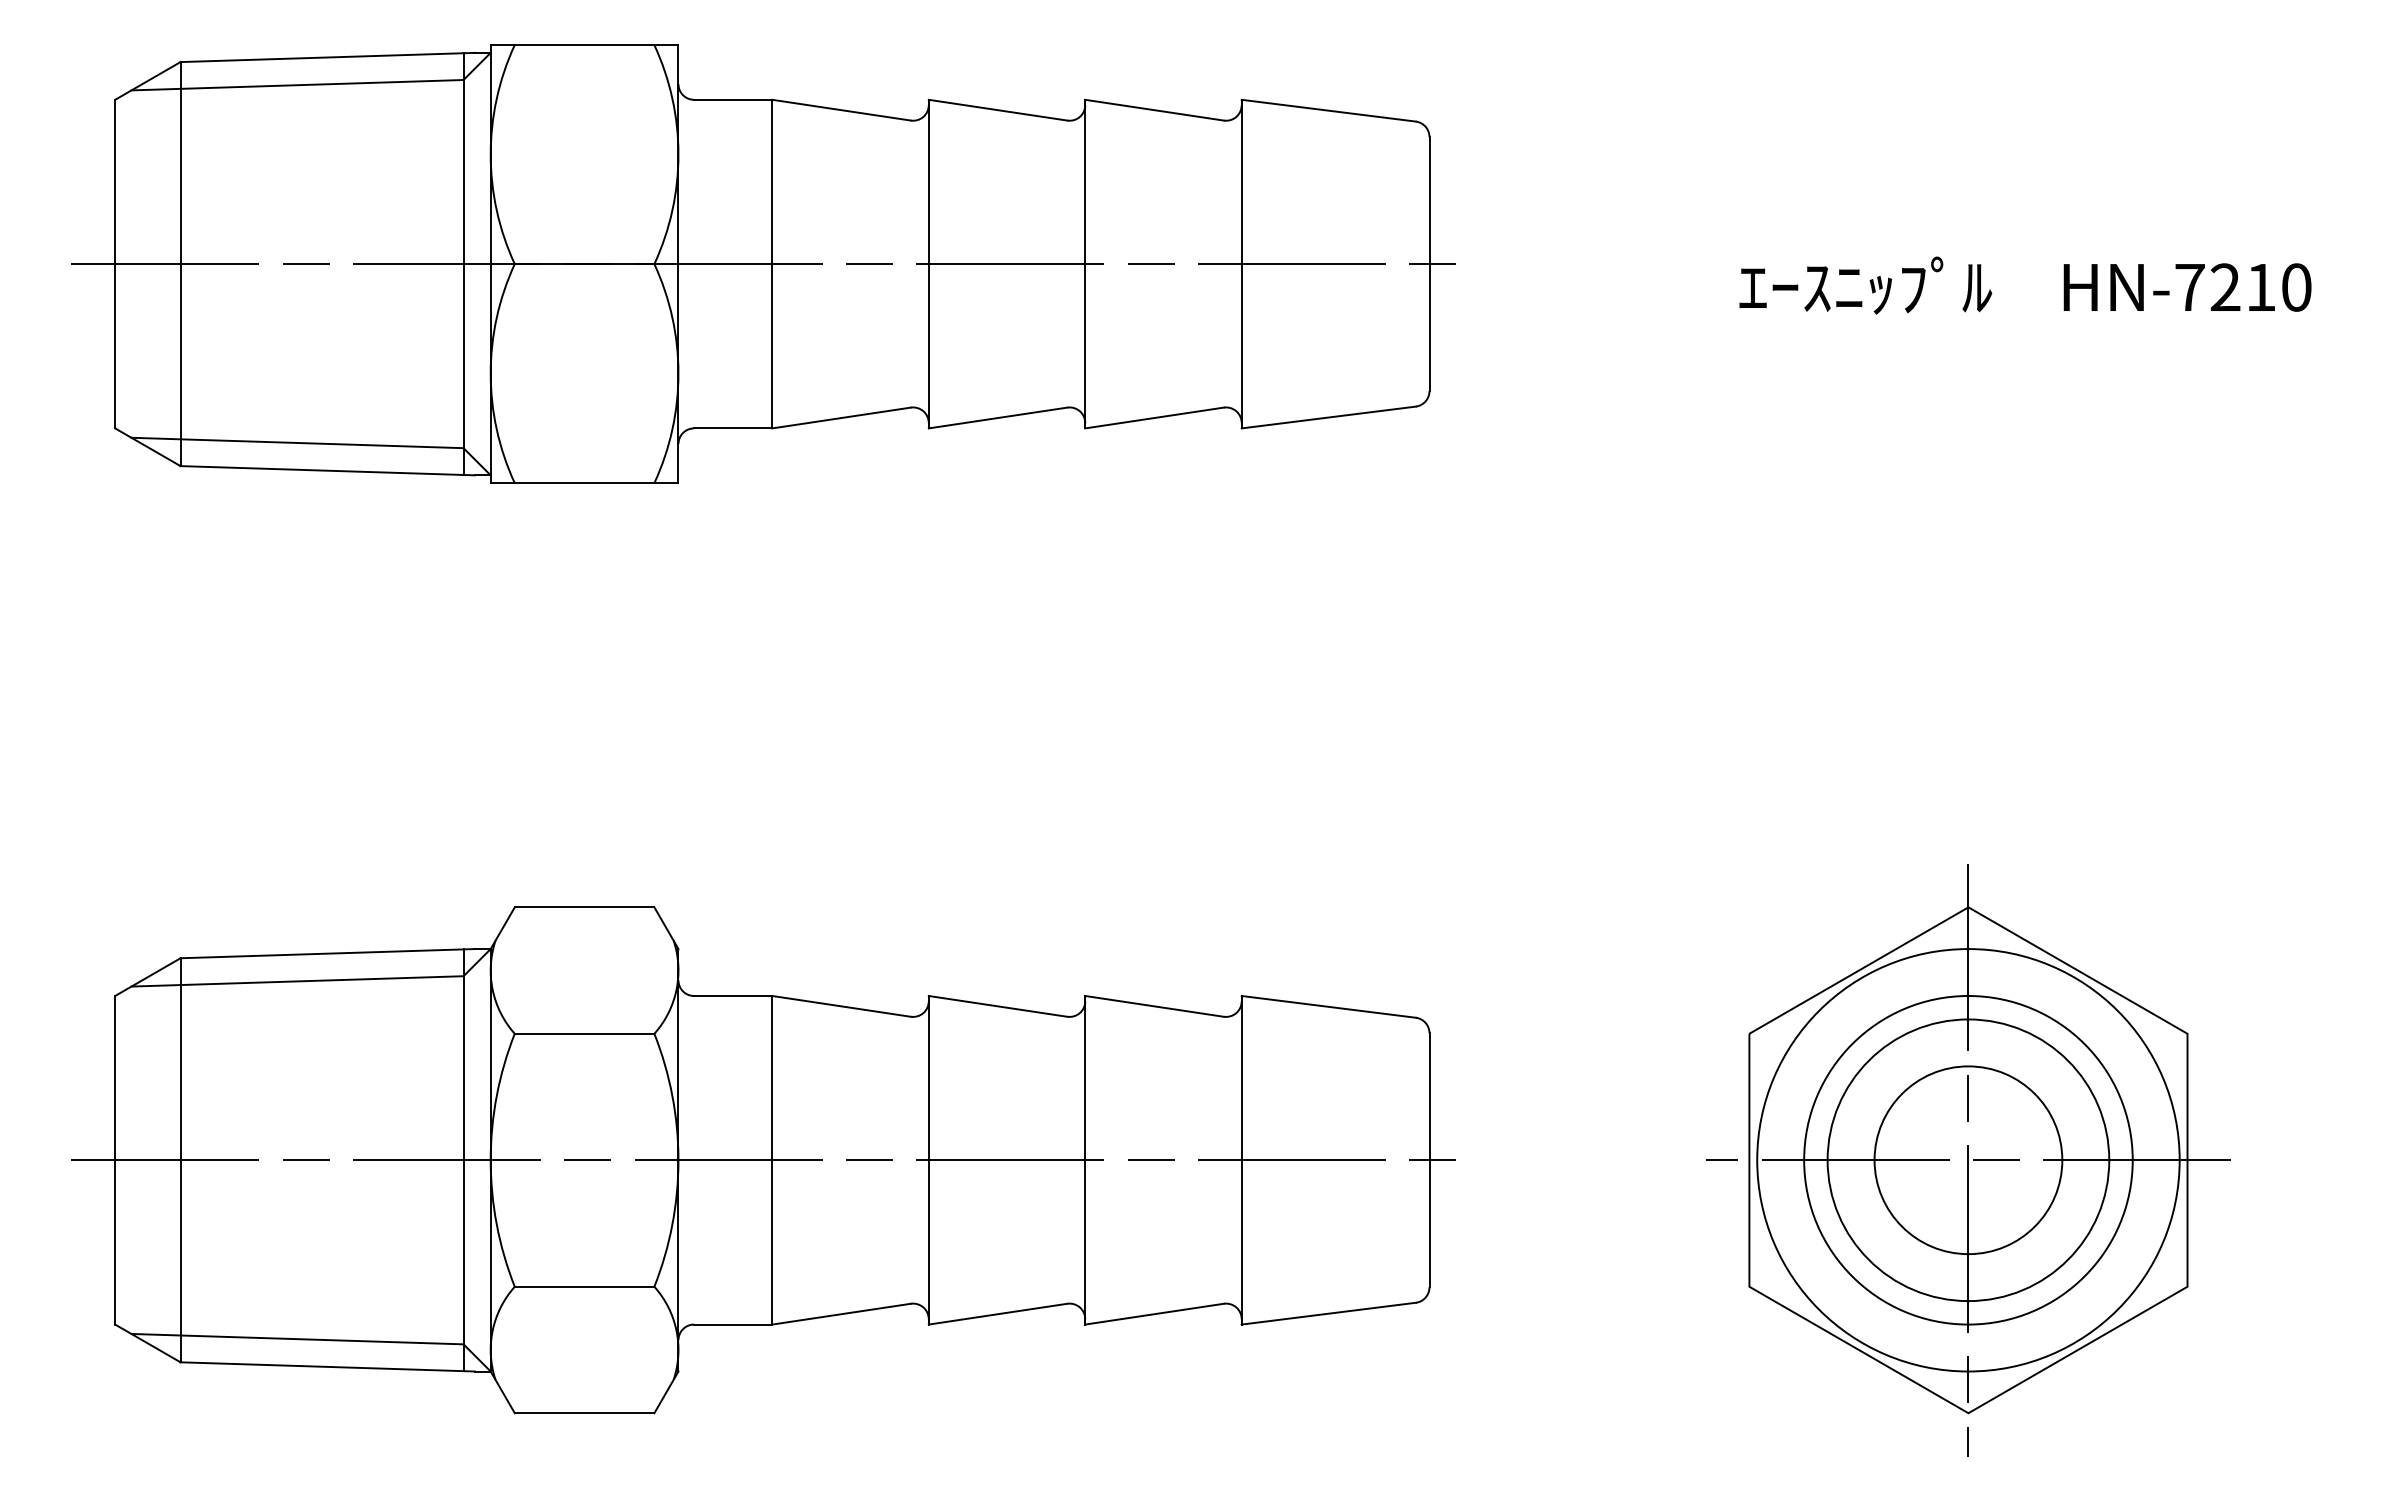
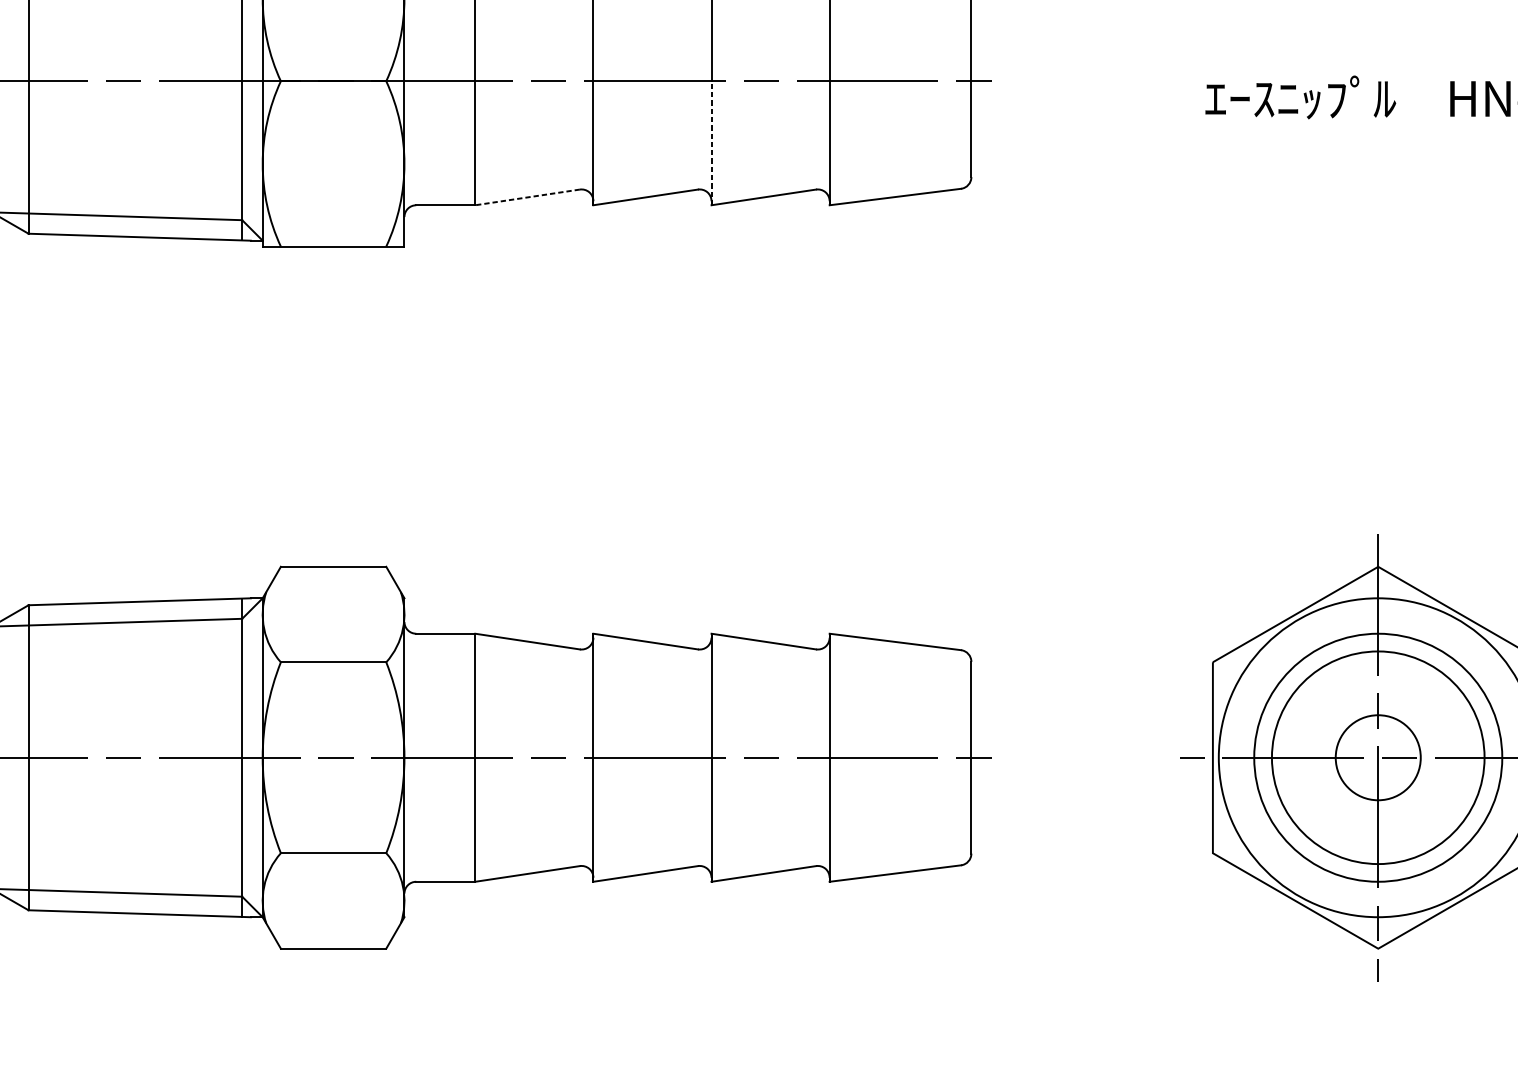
line: (1085, 345) -> (711, 142), solid -> dashed
line: (841, 418) -> (527, 197), solid -> dashed
circle: (1968, 1160) -> (1378, 757), size x0.6

